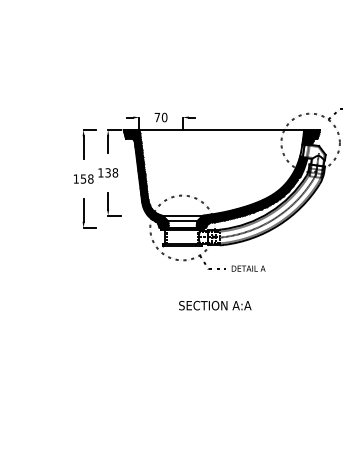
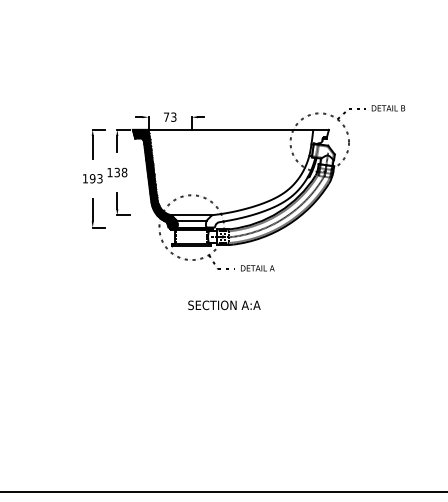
text: (164, 116) -> (173, 116), 70 -> 73
hatch: (310, 136) -> (319, 136), removed
text: (86, 178) -> (95, 178), 158 -> 193
hatch: (250, 191) -> (259, 191), removed

